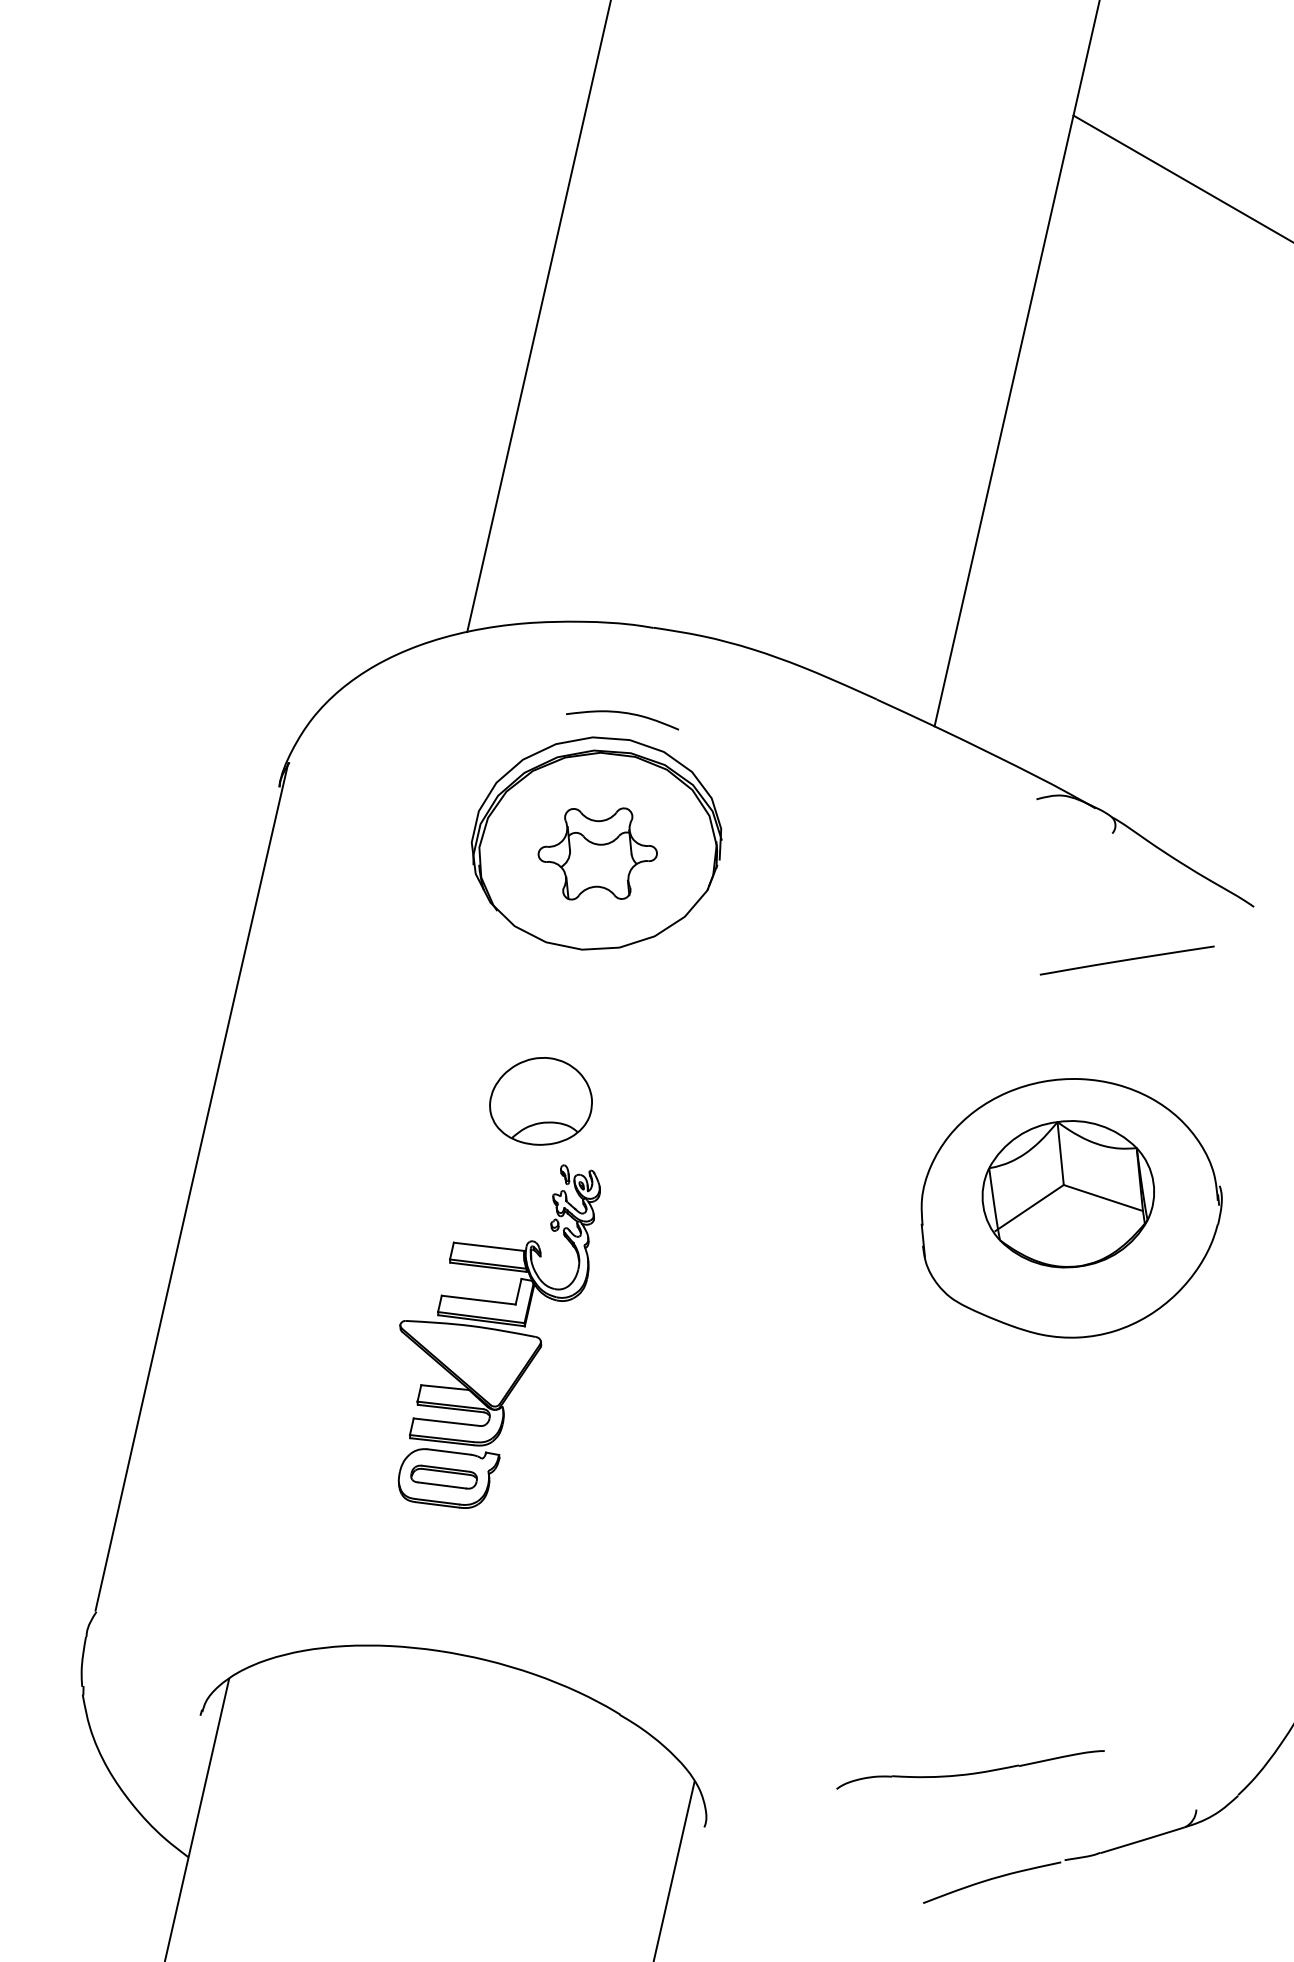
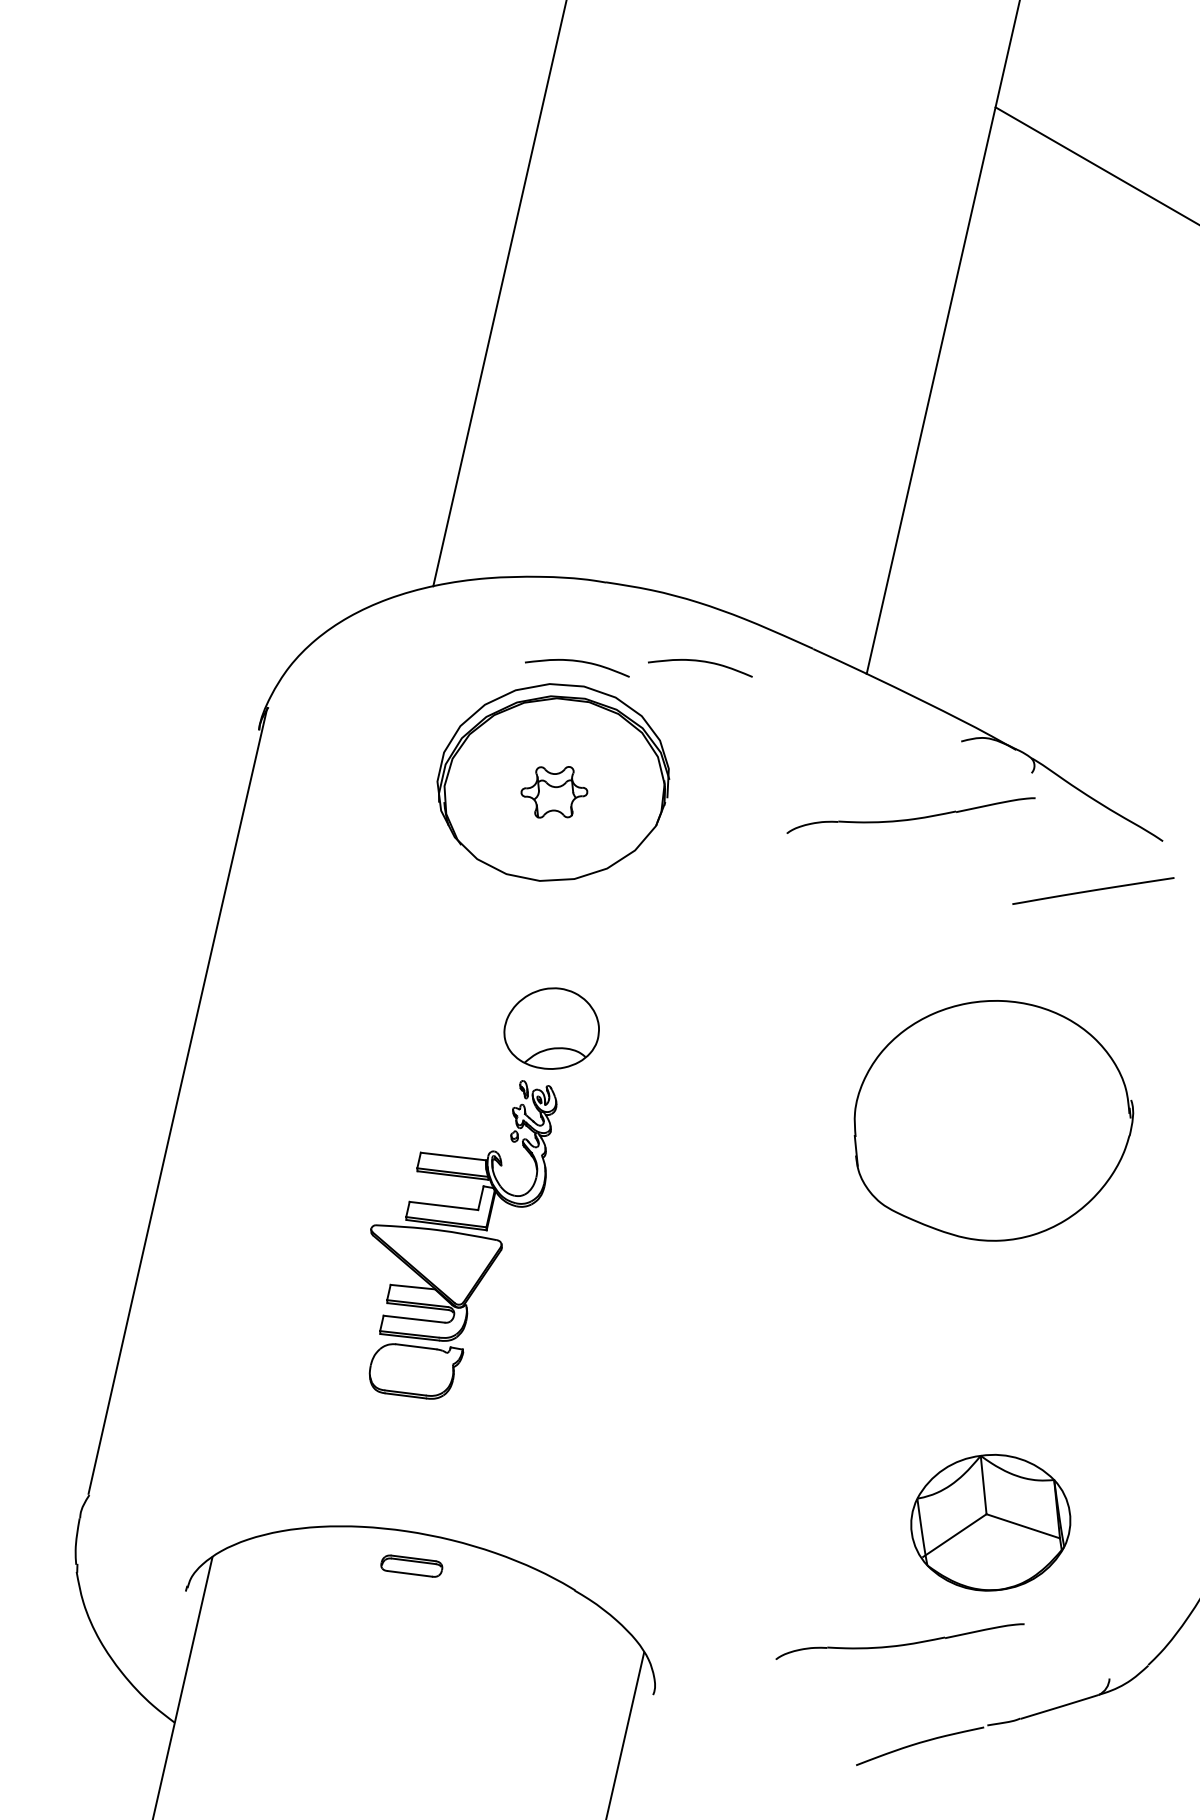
curve: (756, 714) -> (701, 662), added
part: (597, 854) -> (554, 792), size x0.6
part: (981, 879) -> (910, 815), added
line: (1127, 959) -> (1093, 890), moved
part: (540, 1101) -> (551, 1028), moved
part: (1068, 1193) -> (990, 1522), moved
part: (443, 1476) -> (411, 1565), moved

